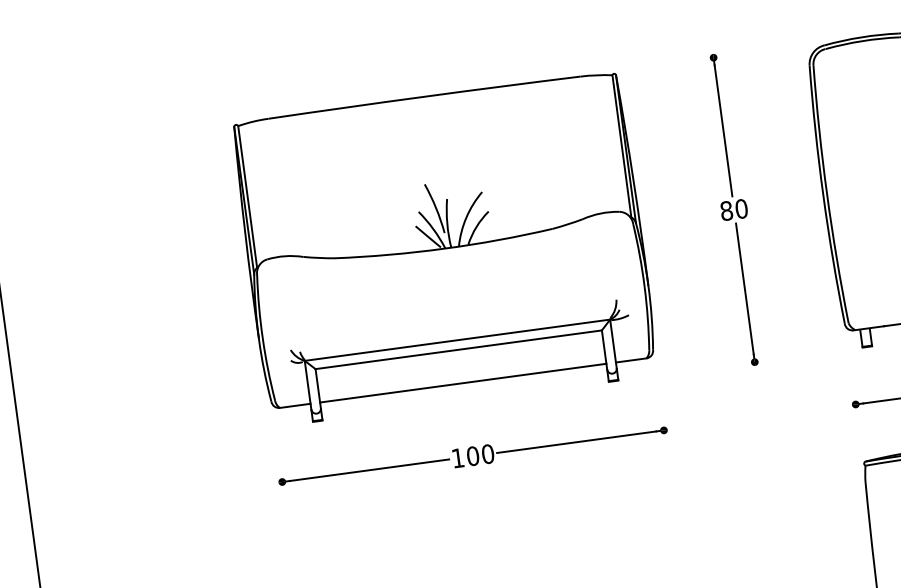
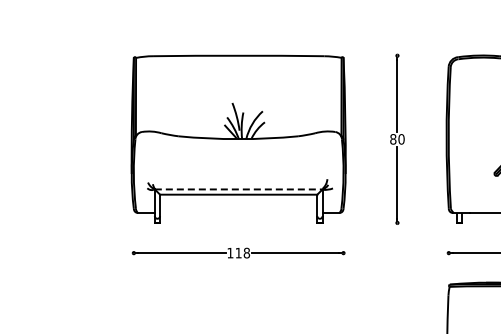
line: (457, 340) -> (238, 189), solid -> dashed
line: (463, 384) -> (238, 213), removed
text: (479, 454) -> (242, 252), 100 -> 118

